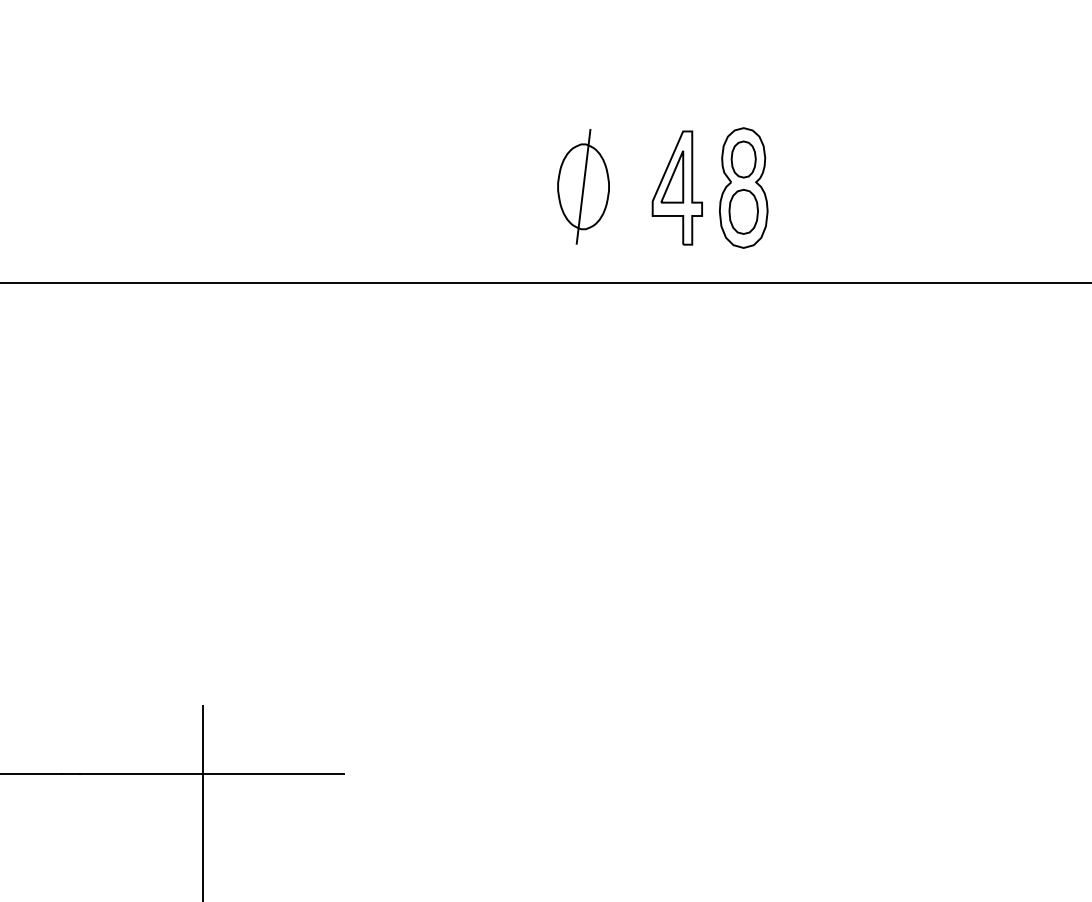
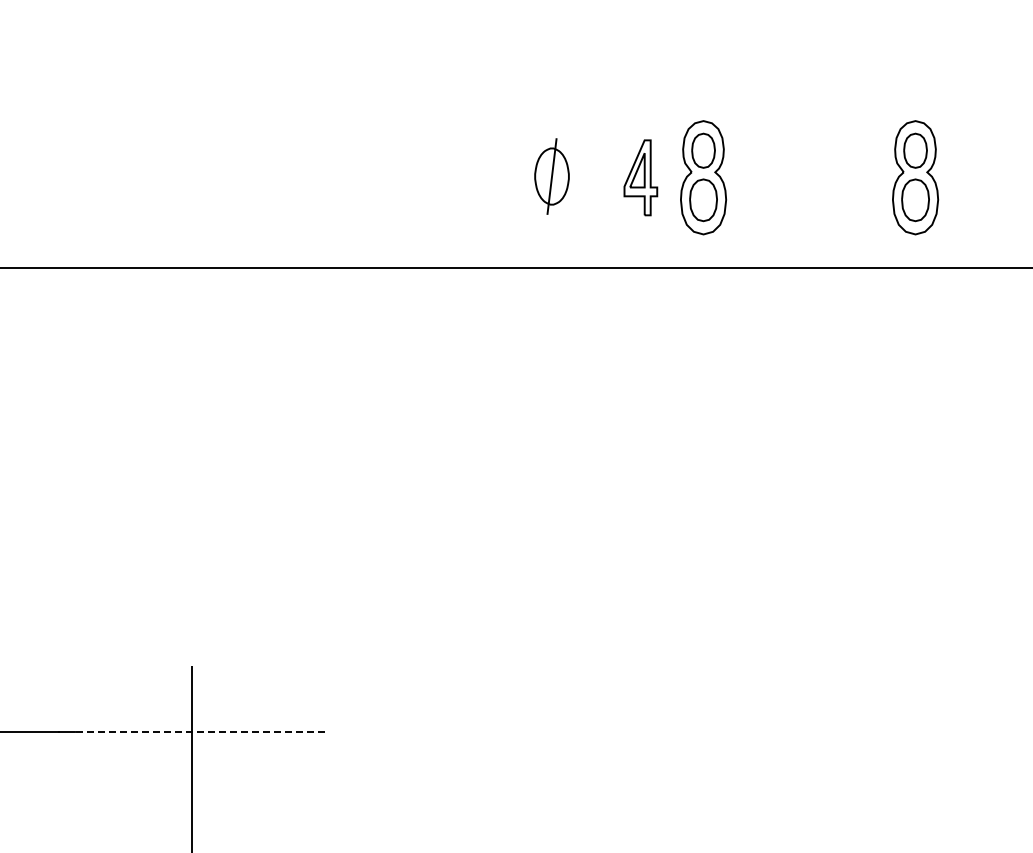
part: (582, 186) -> (551, 176), size x0.7
part: (677, 187) -> (640, 177), size x0.7
part: (967, 187) -> (915, 177), added
line: (210, 773) -> (199, 731), solid -> dashed

